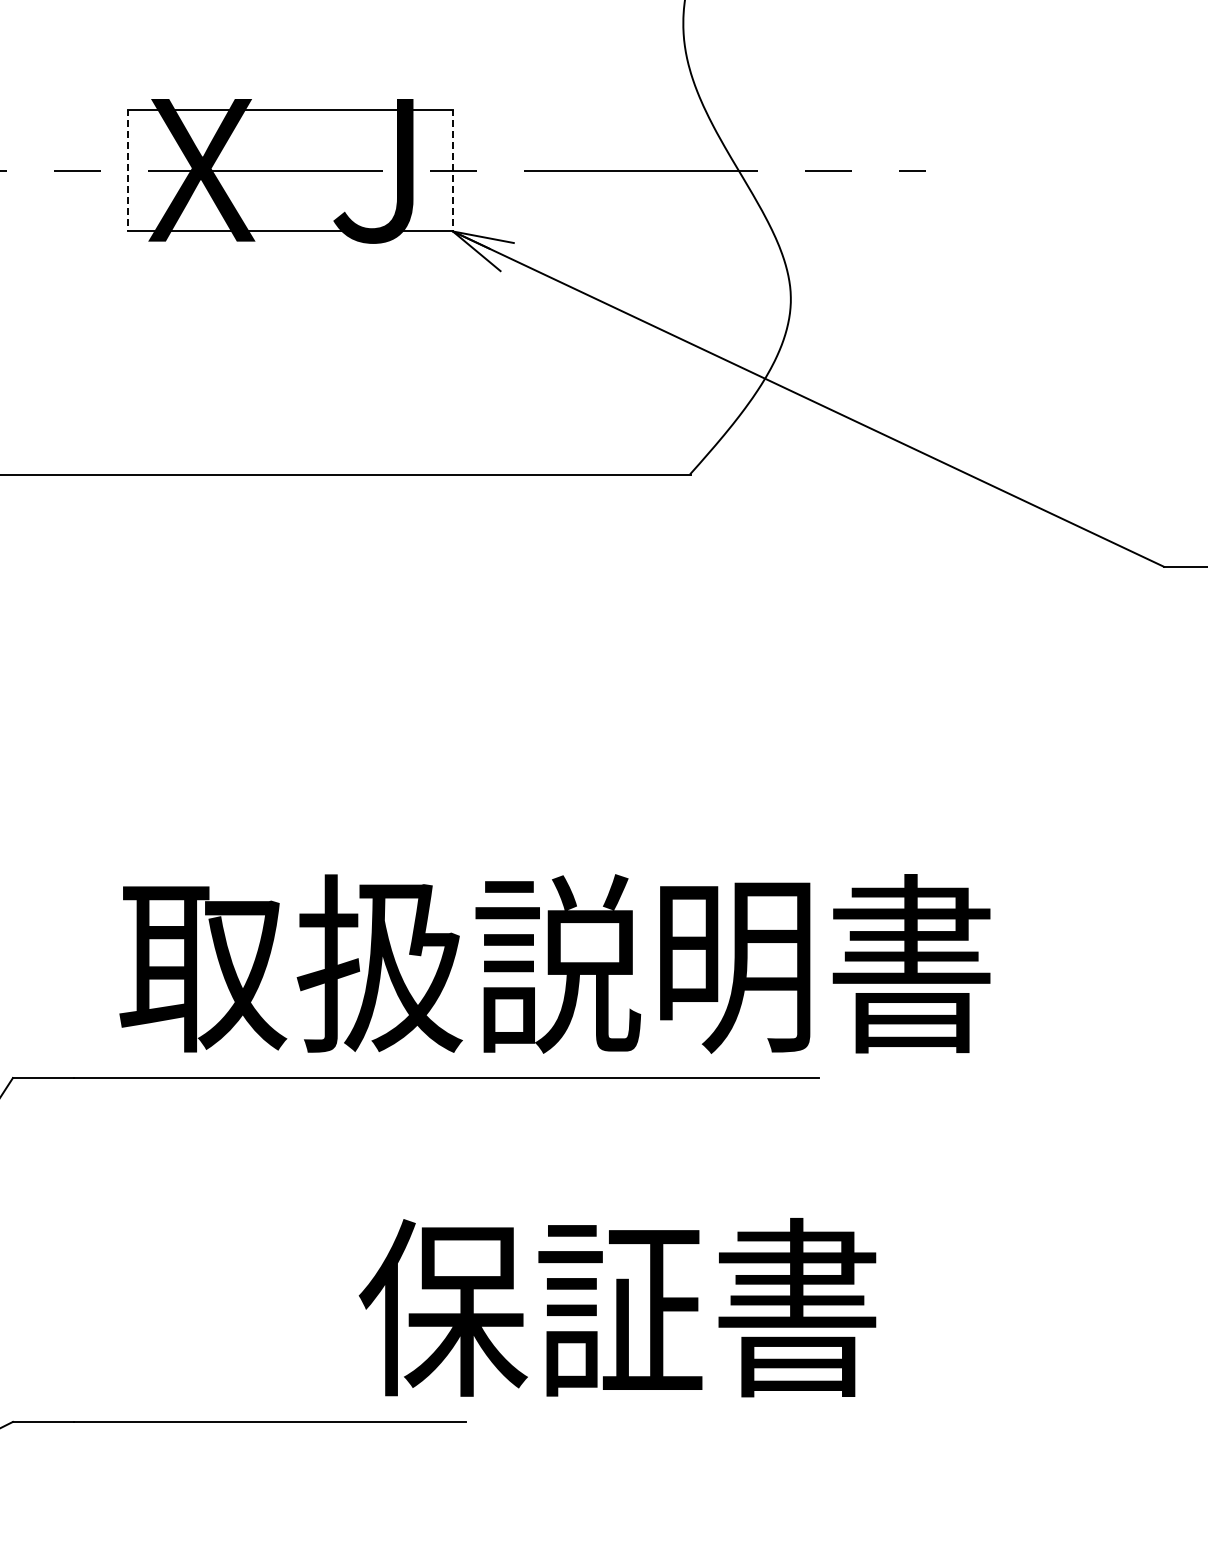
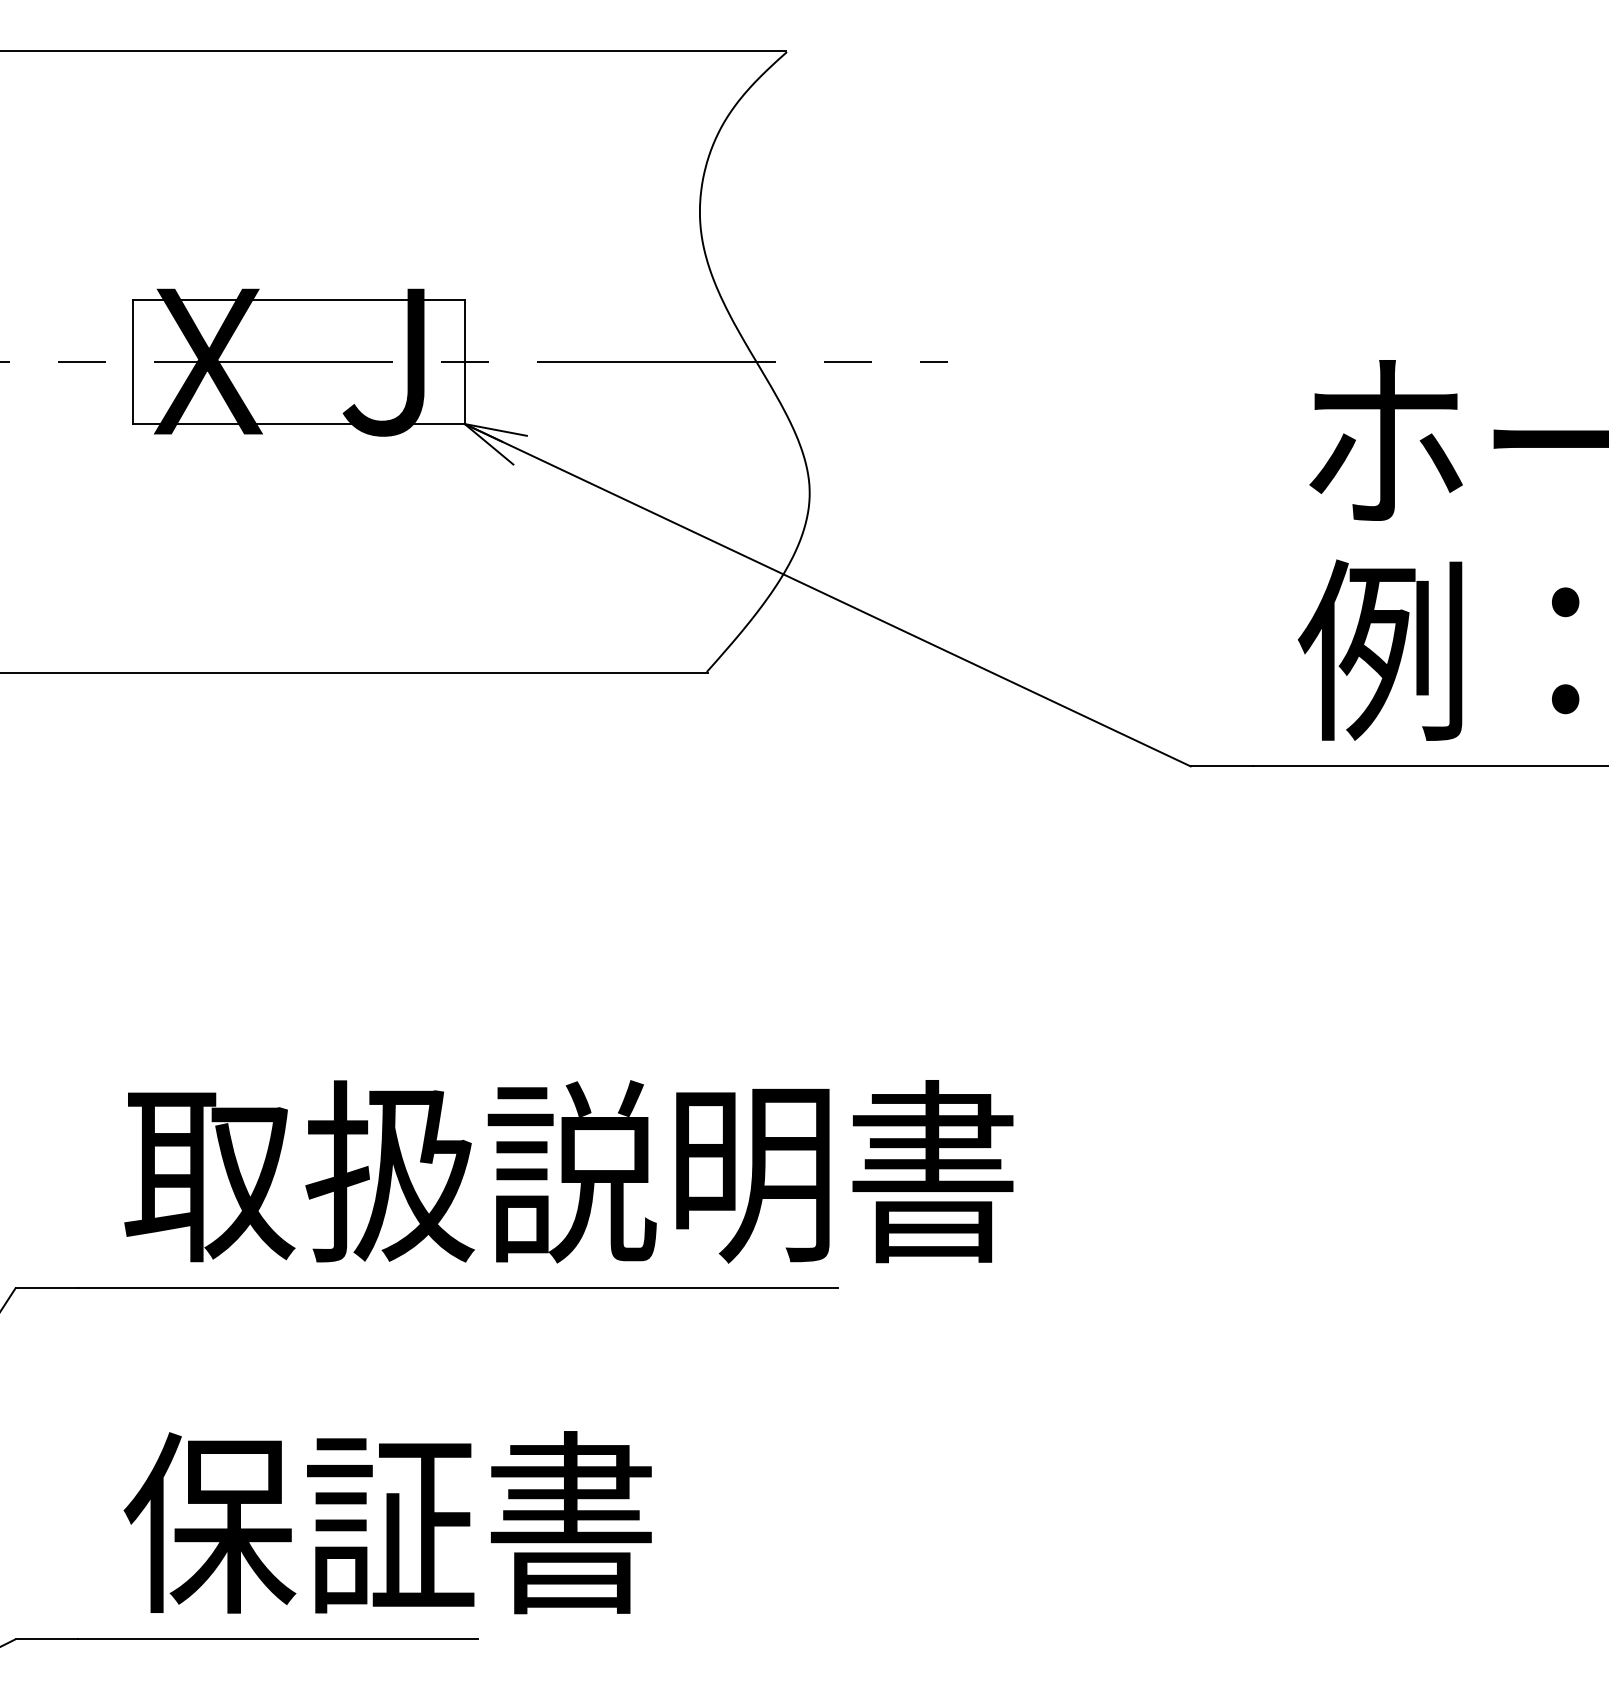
line: (127, 171) -> (132, 362), dashed -> solid
line: (452, 171) -> (464, 362), dashed -> solid
text: (617, 1307) -> (387, 1522), moved

